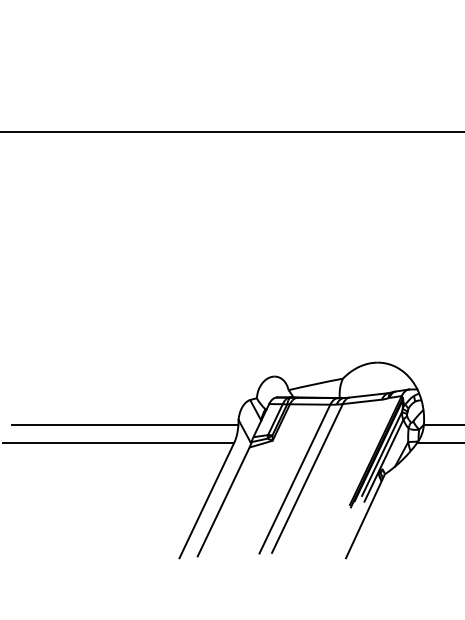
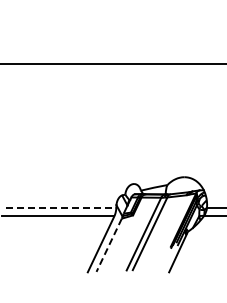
line: (126, 424) -> (61, 207), solid -> dashed
line: (222, 502) -> (108, 245), solid -> dashed

